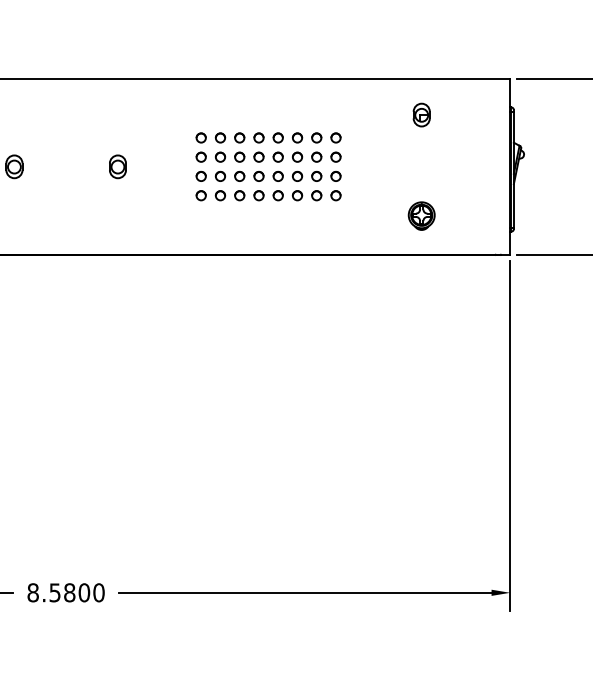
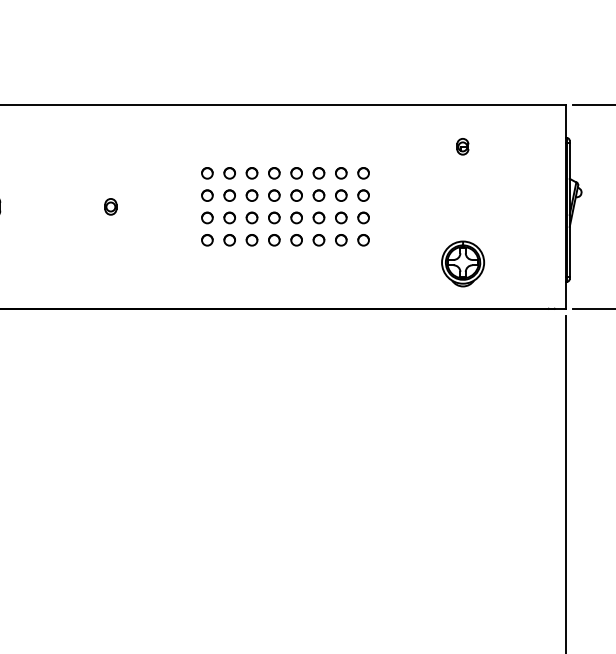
part: (421, 114) -> (462, 146), size x0.6
part: (117, 166) -> (110, 206), size x0.6
part: (421, 215) -> (462, 263), size x1.4

